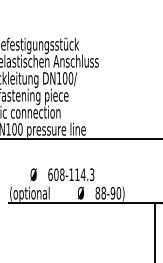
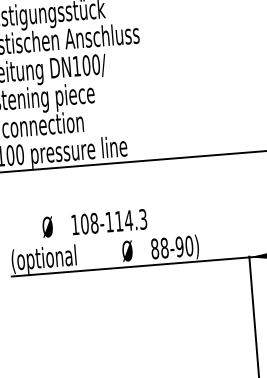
text: (50, 174) -> (75, 224), 608-114.3 -> 108-114.3

